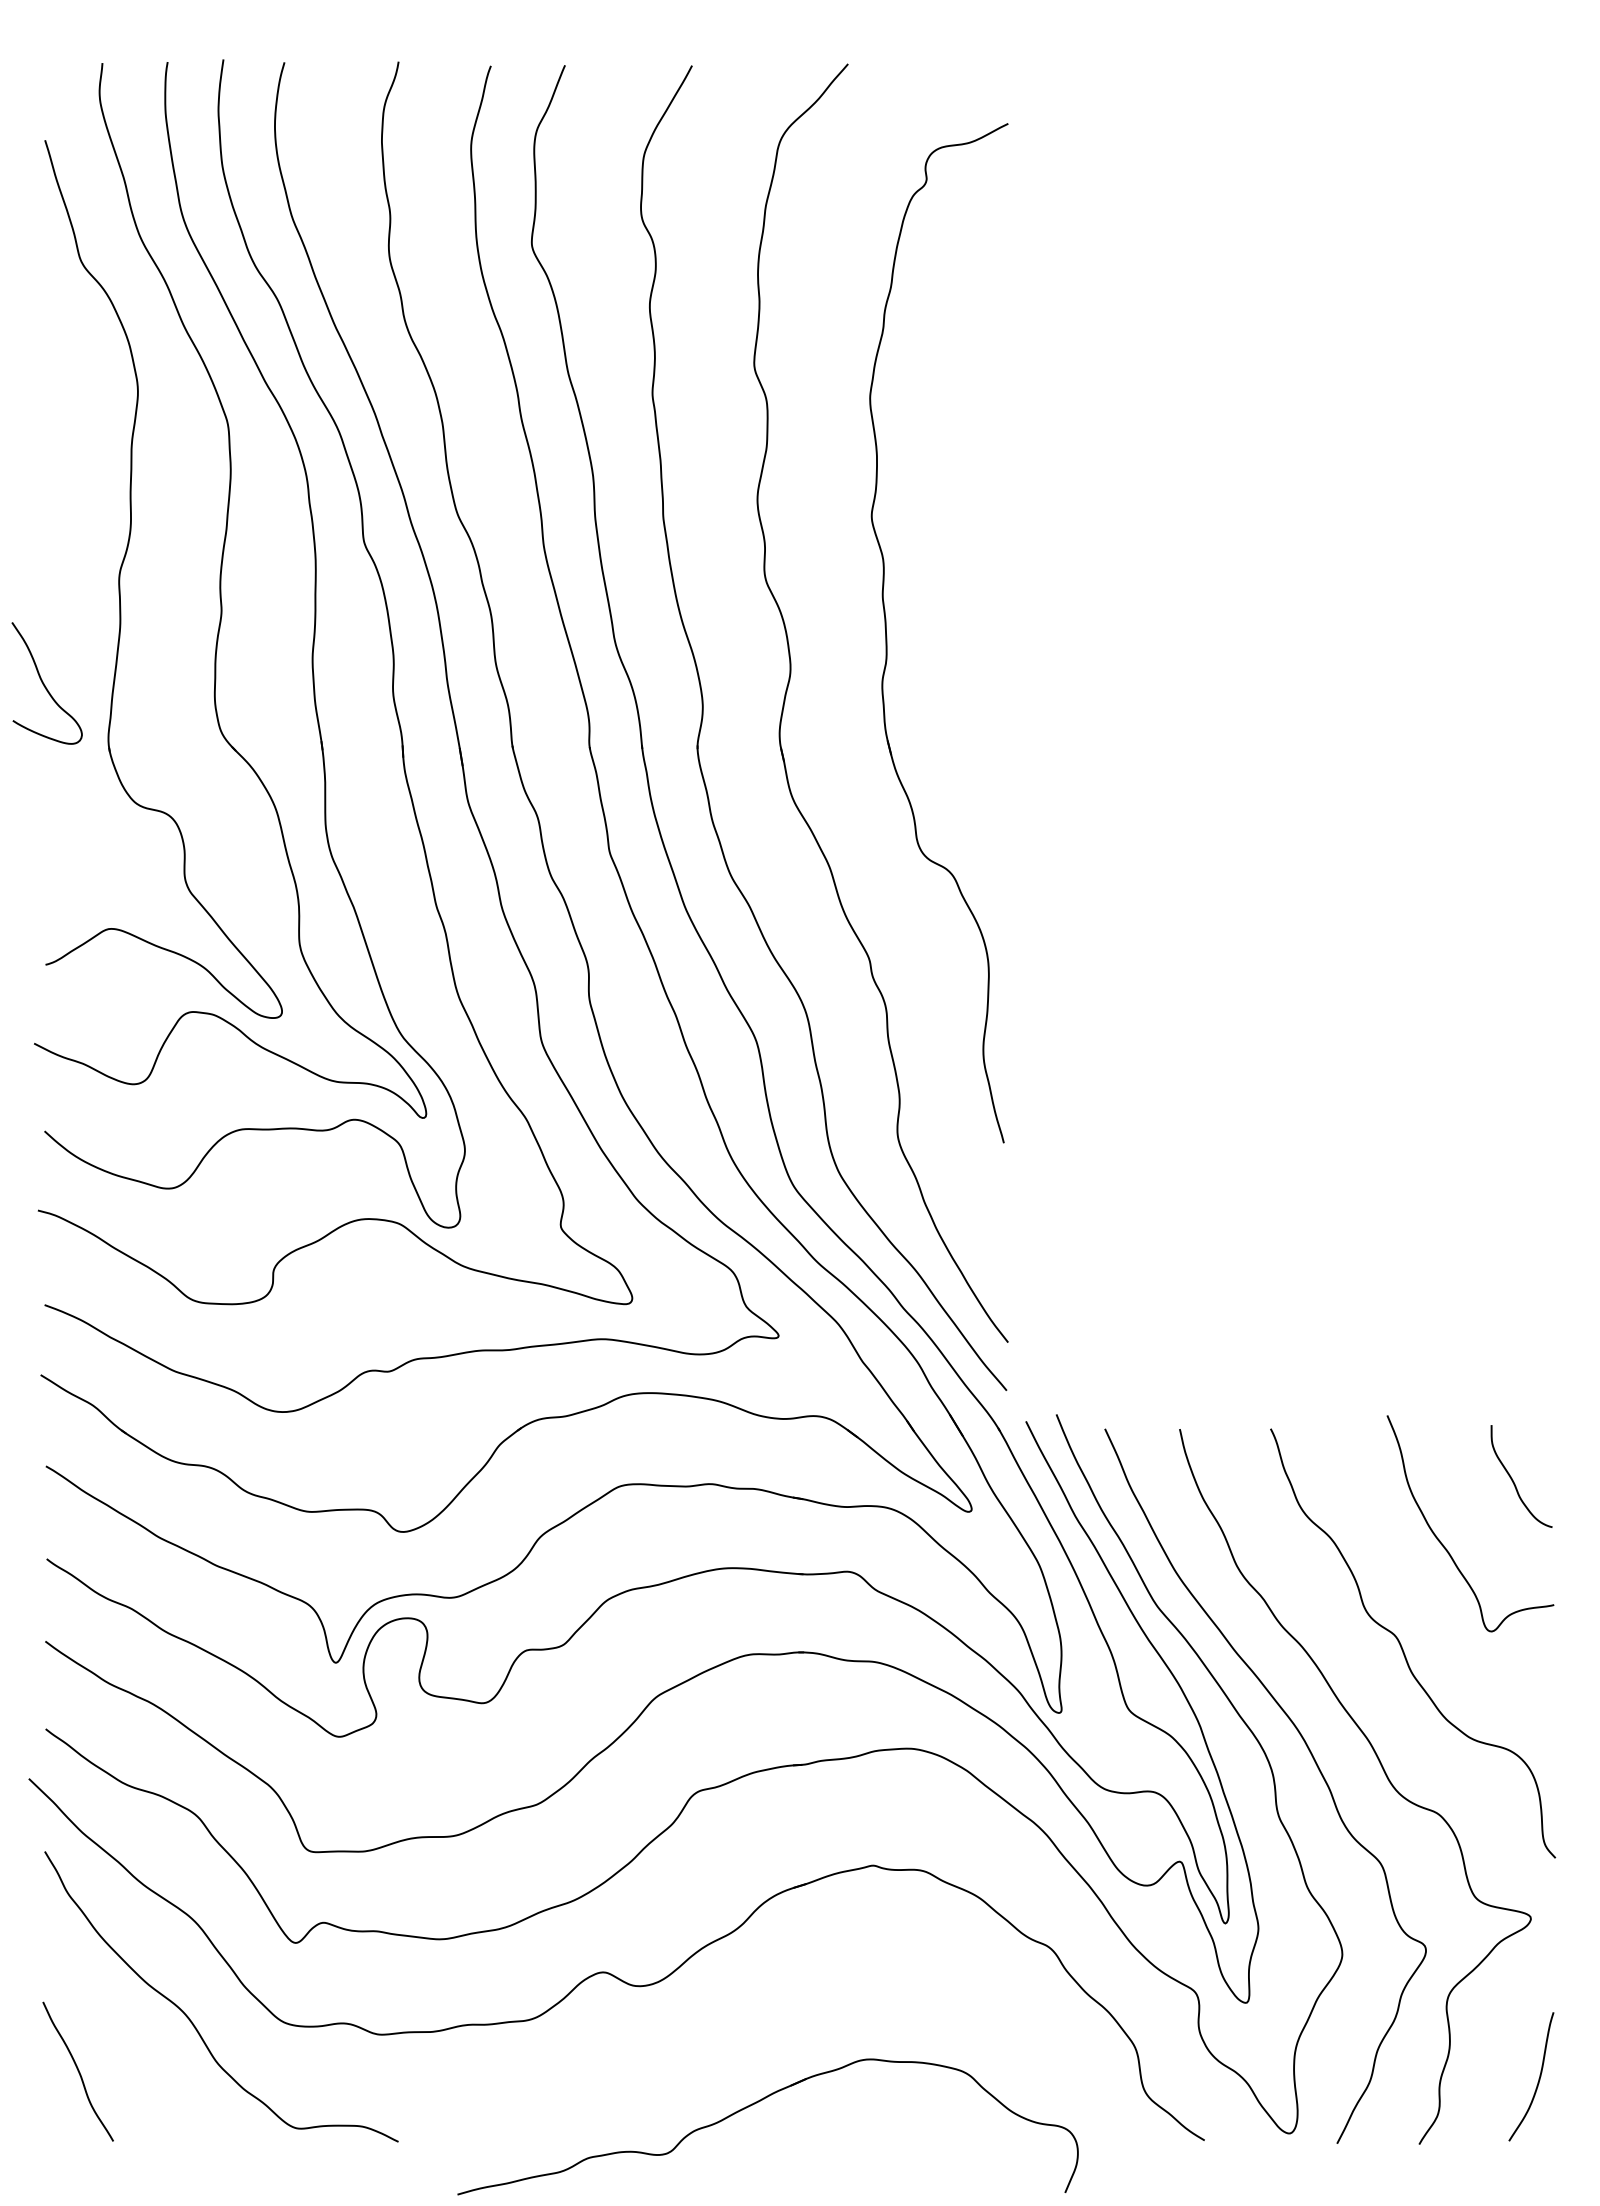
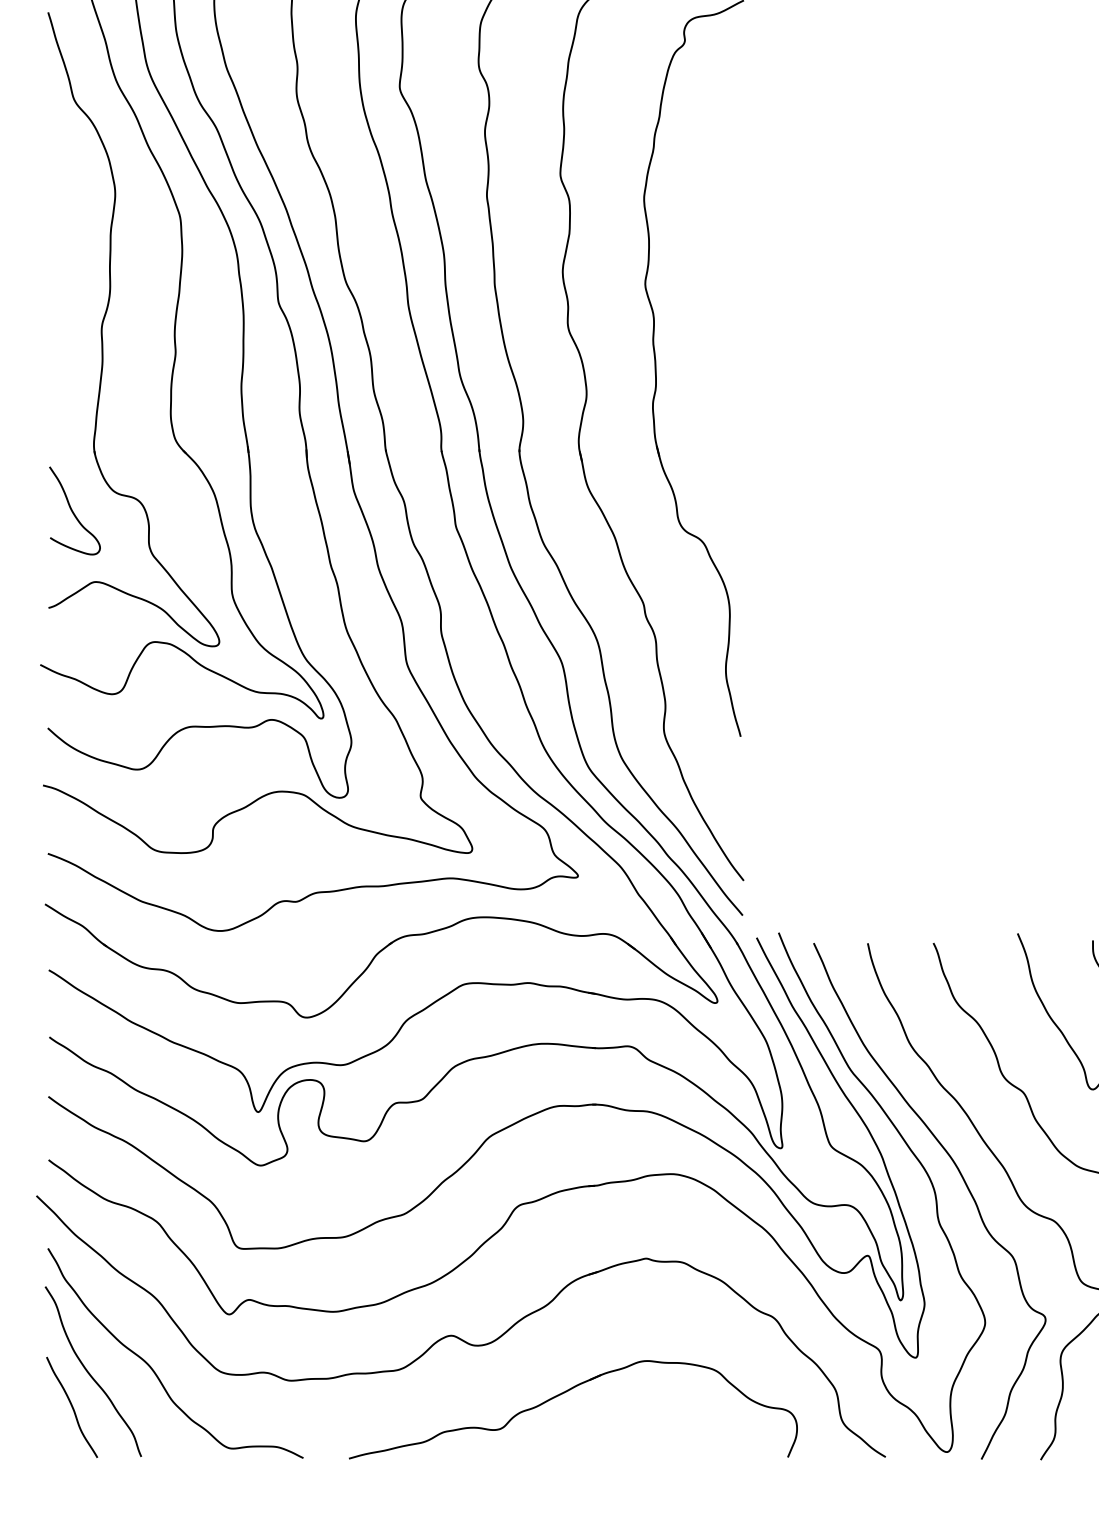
curve: (44, 683) -> (73, 510), moved
curve: (103, 2025) -> (90, 1374), added
part: (756, 2103) -> (564, 1392), moved

